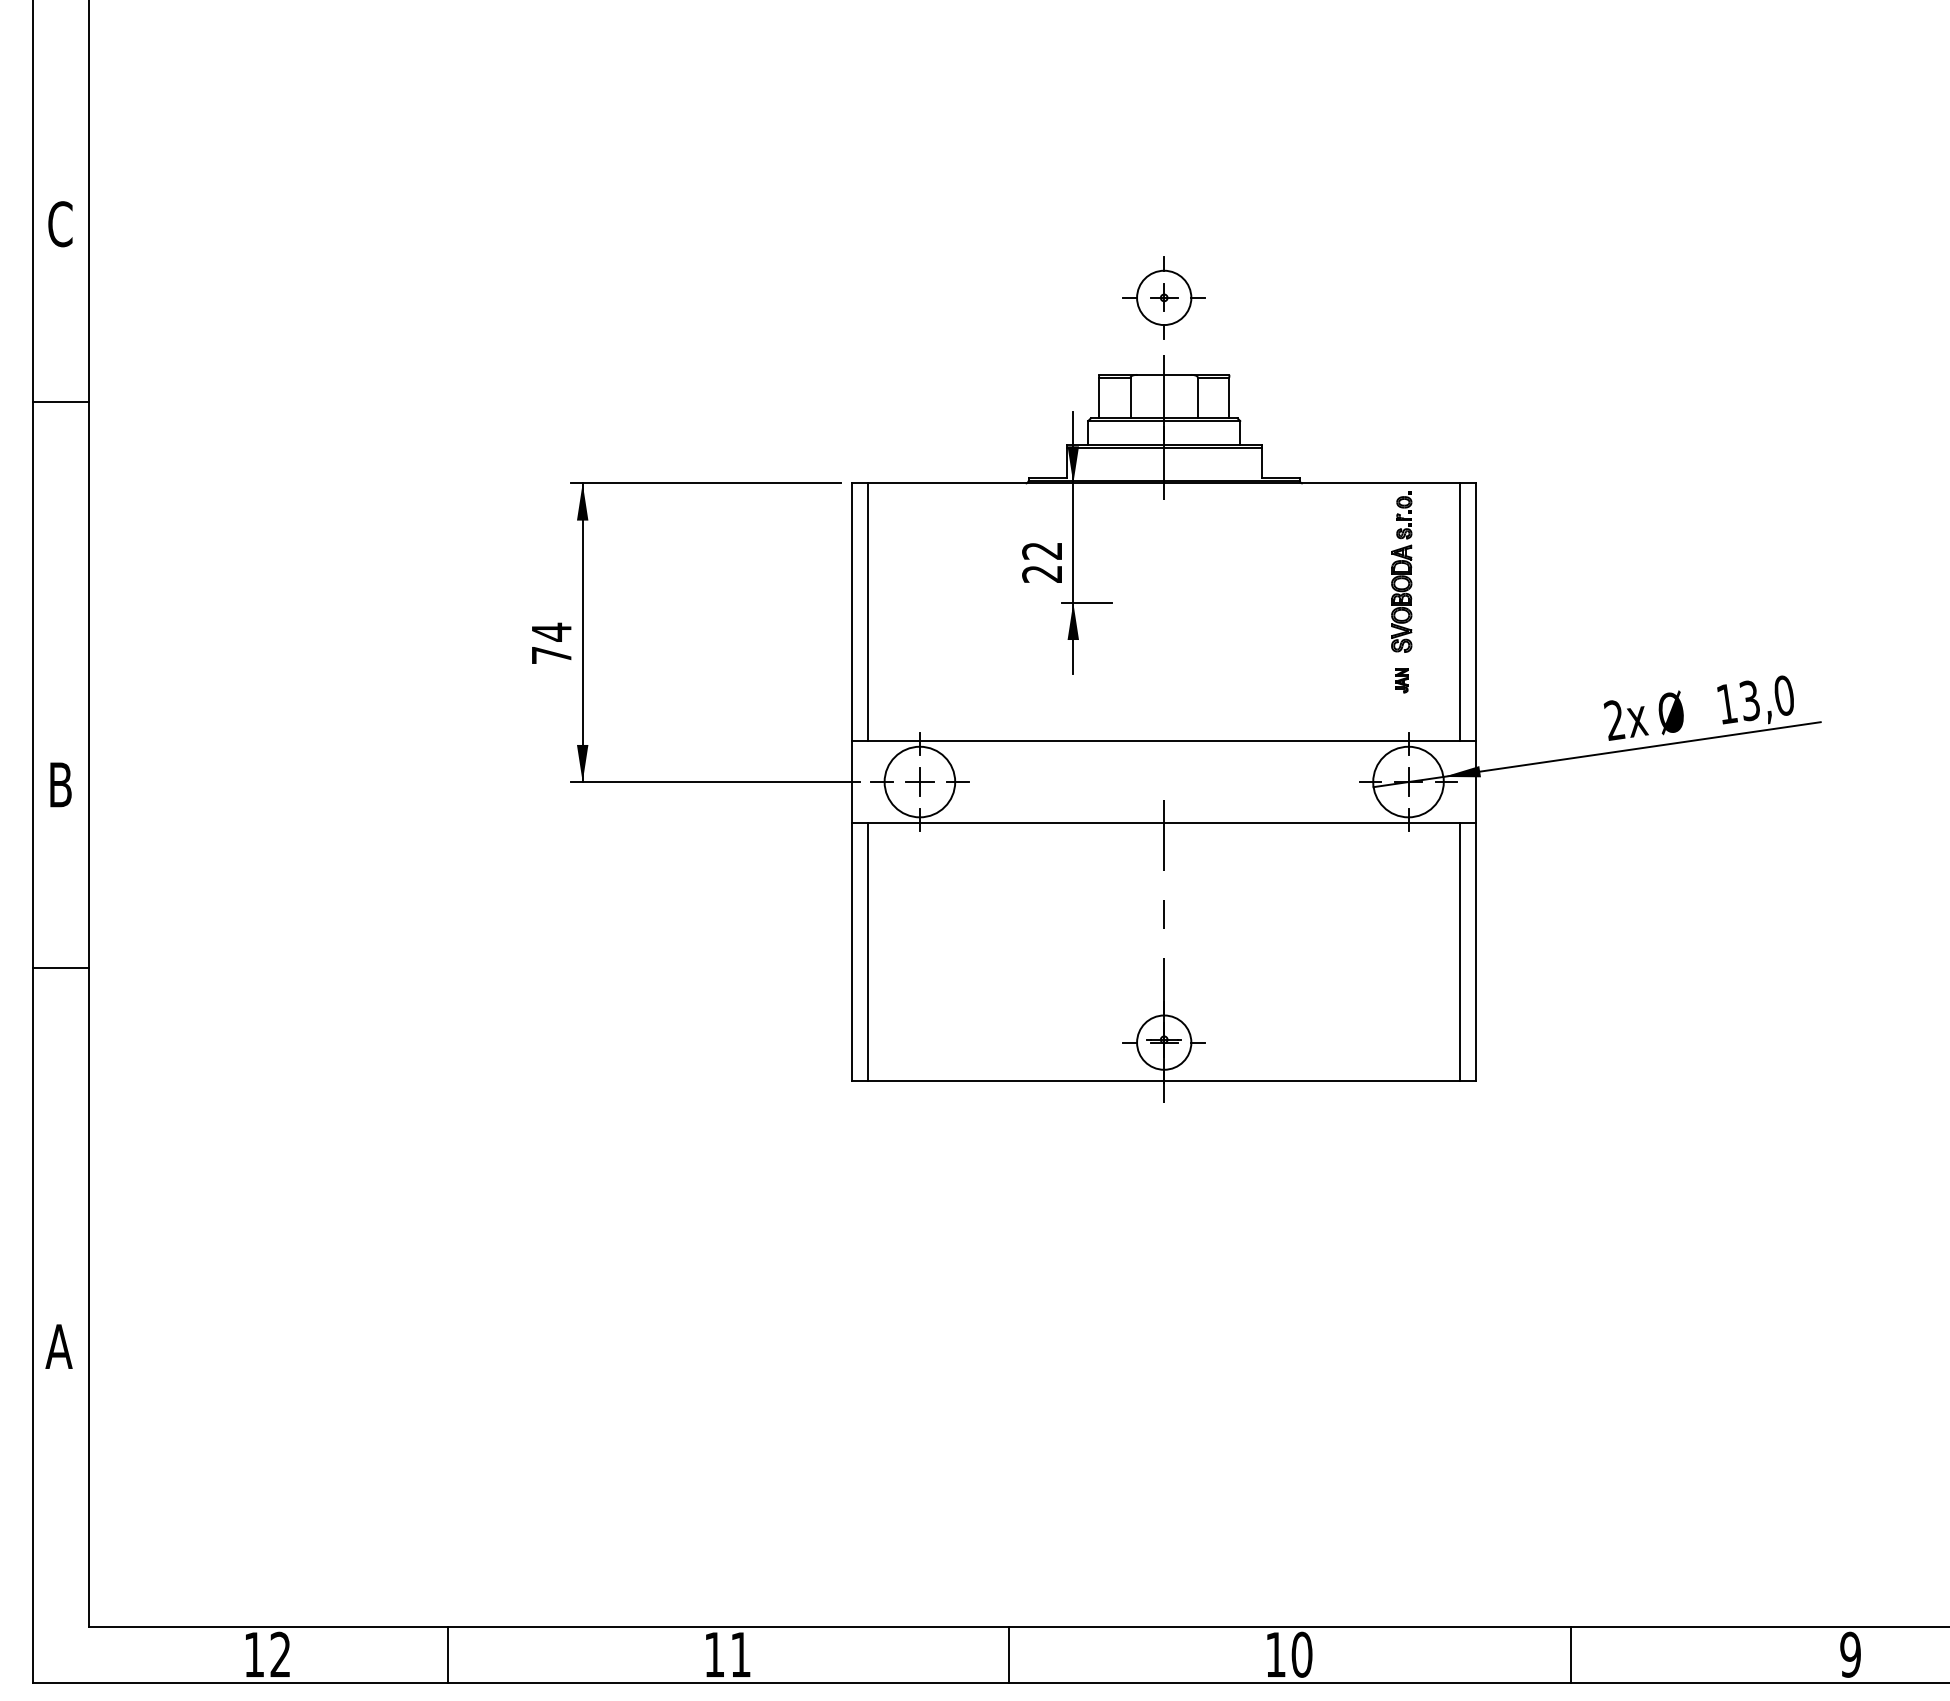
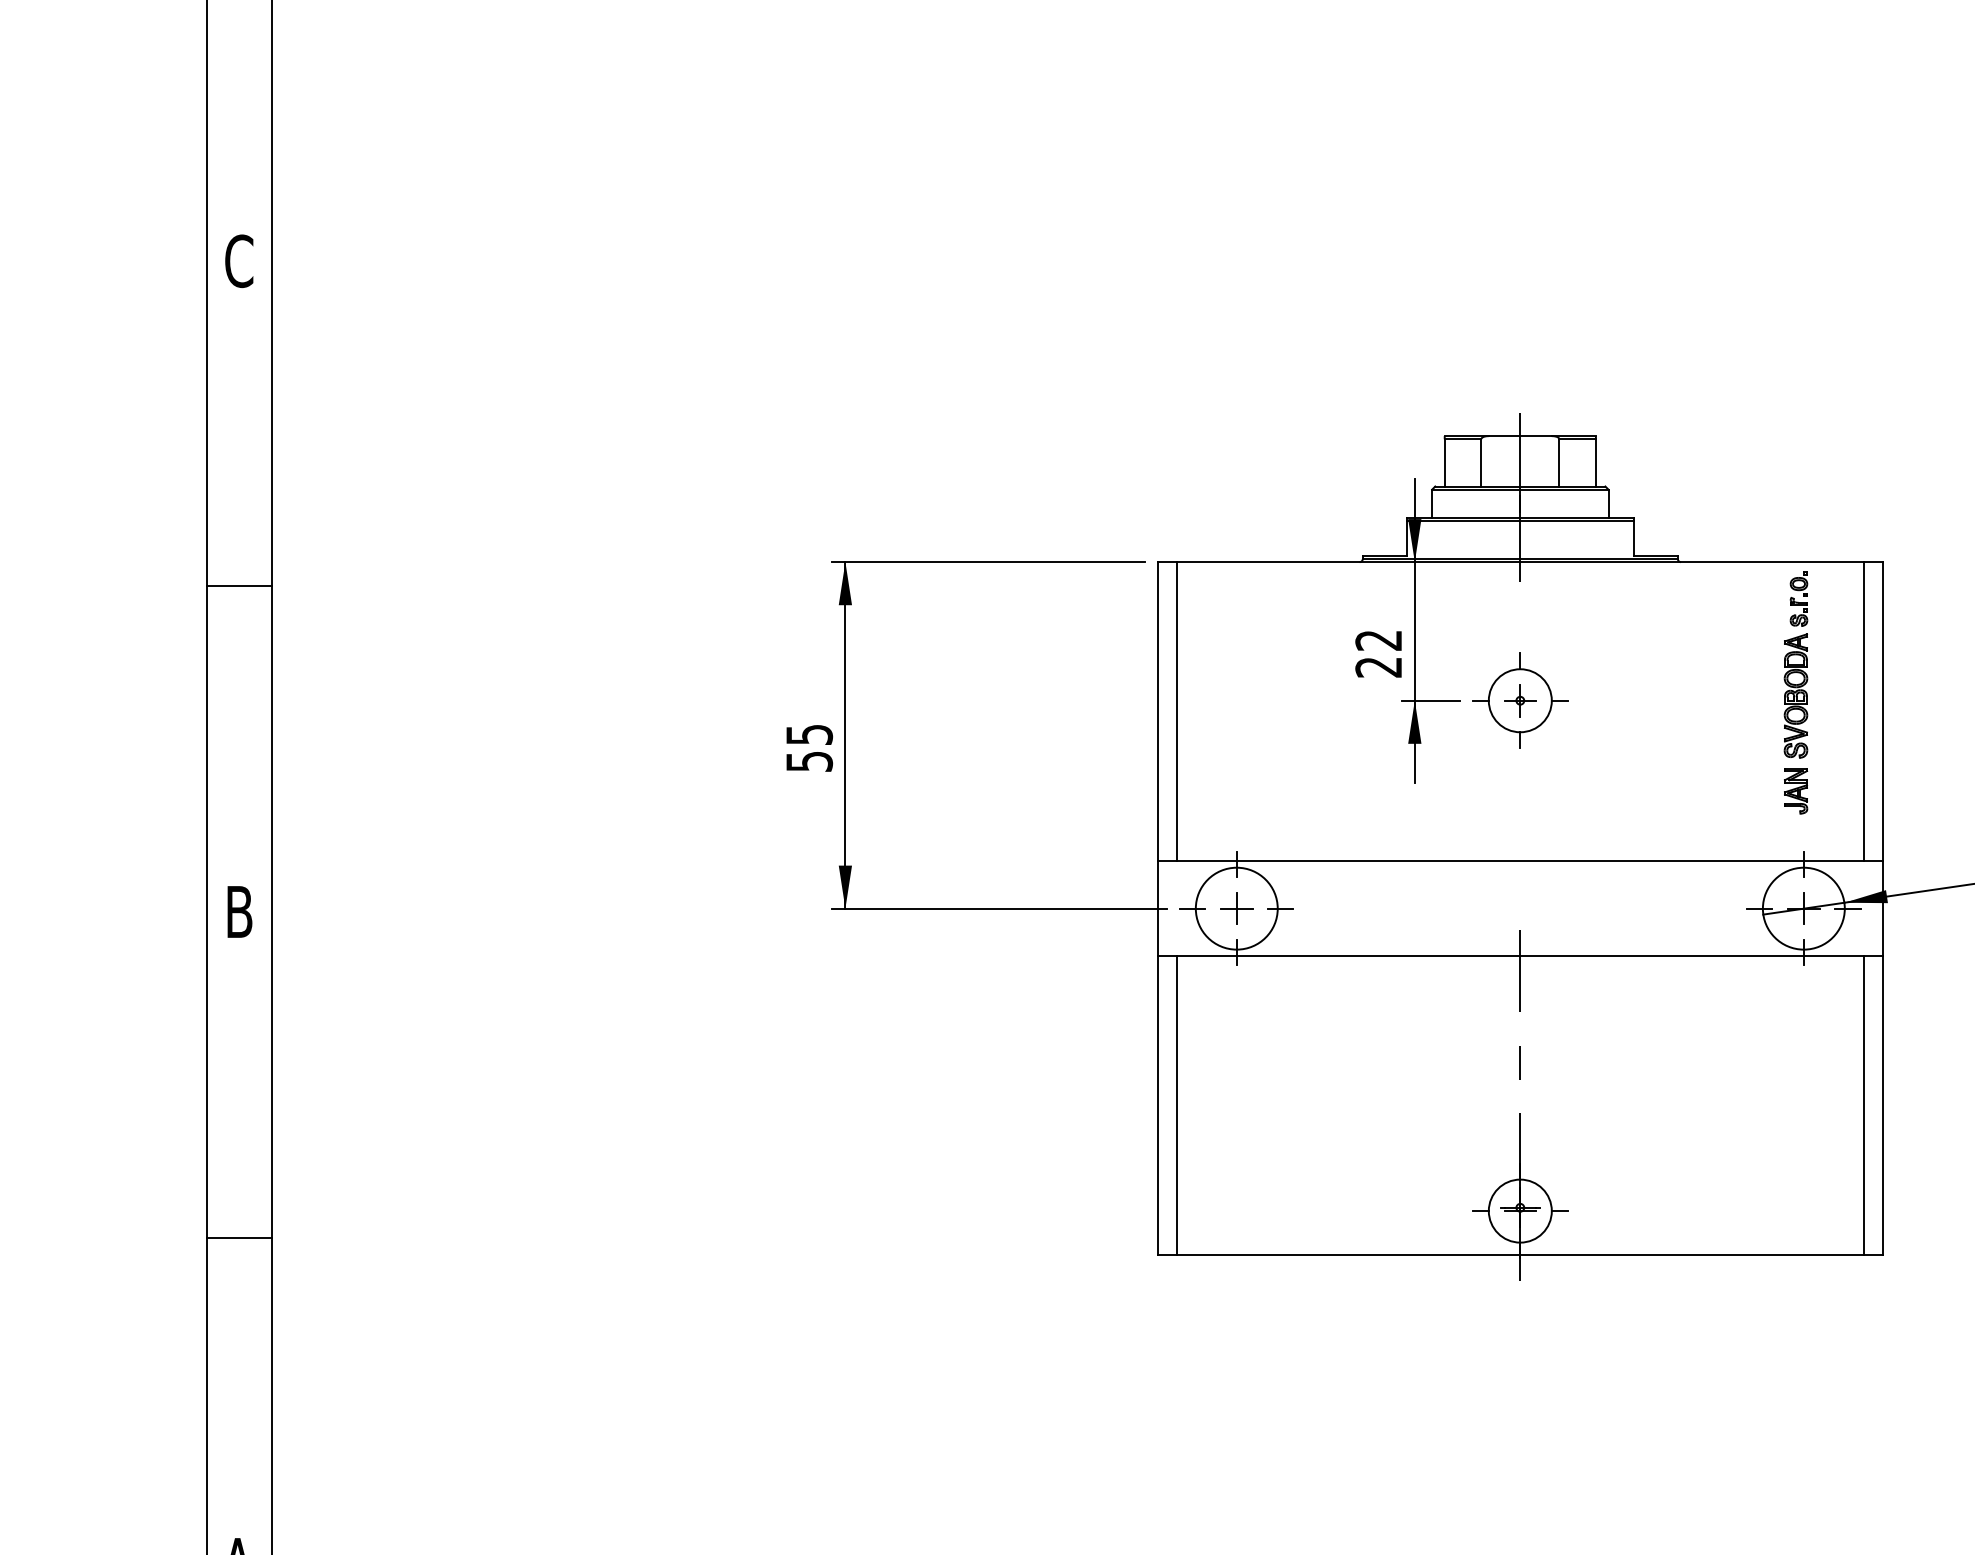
part: (1163, 297) -> (1519, 700), moved
line: (60, 402) -> (239, 586), moved
text: (551, 643) -> (809, 747), 74 -> 55
part: (1401, 680) -> (1795, 790), size x1.67
line: (60, 967) -> (239, 1237), moved

